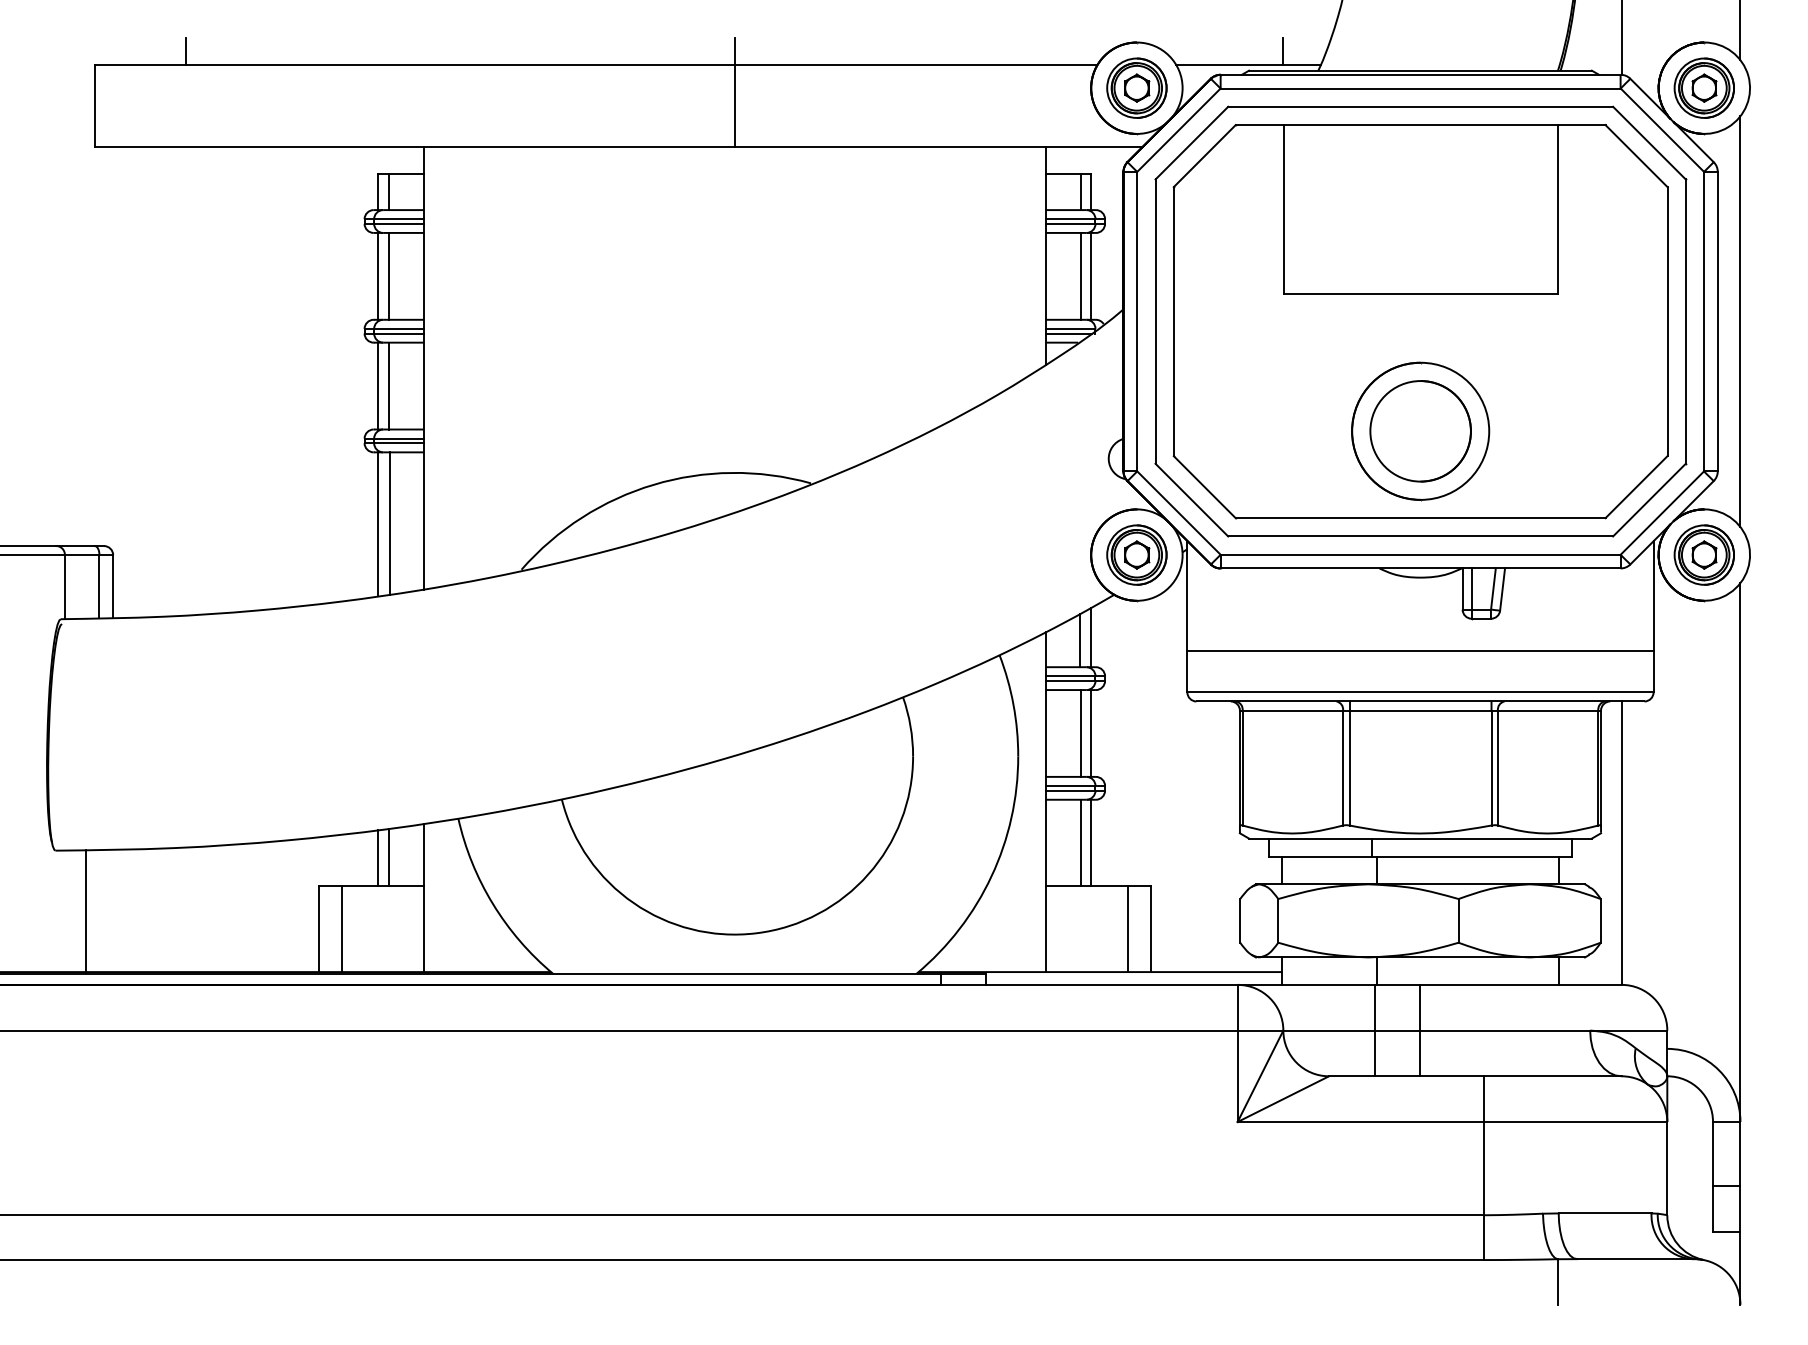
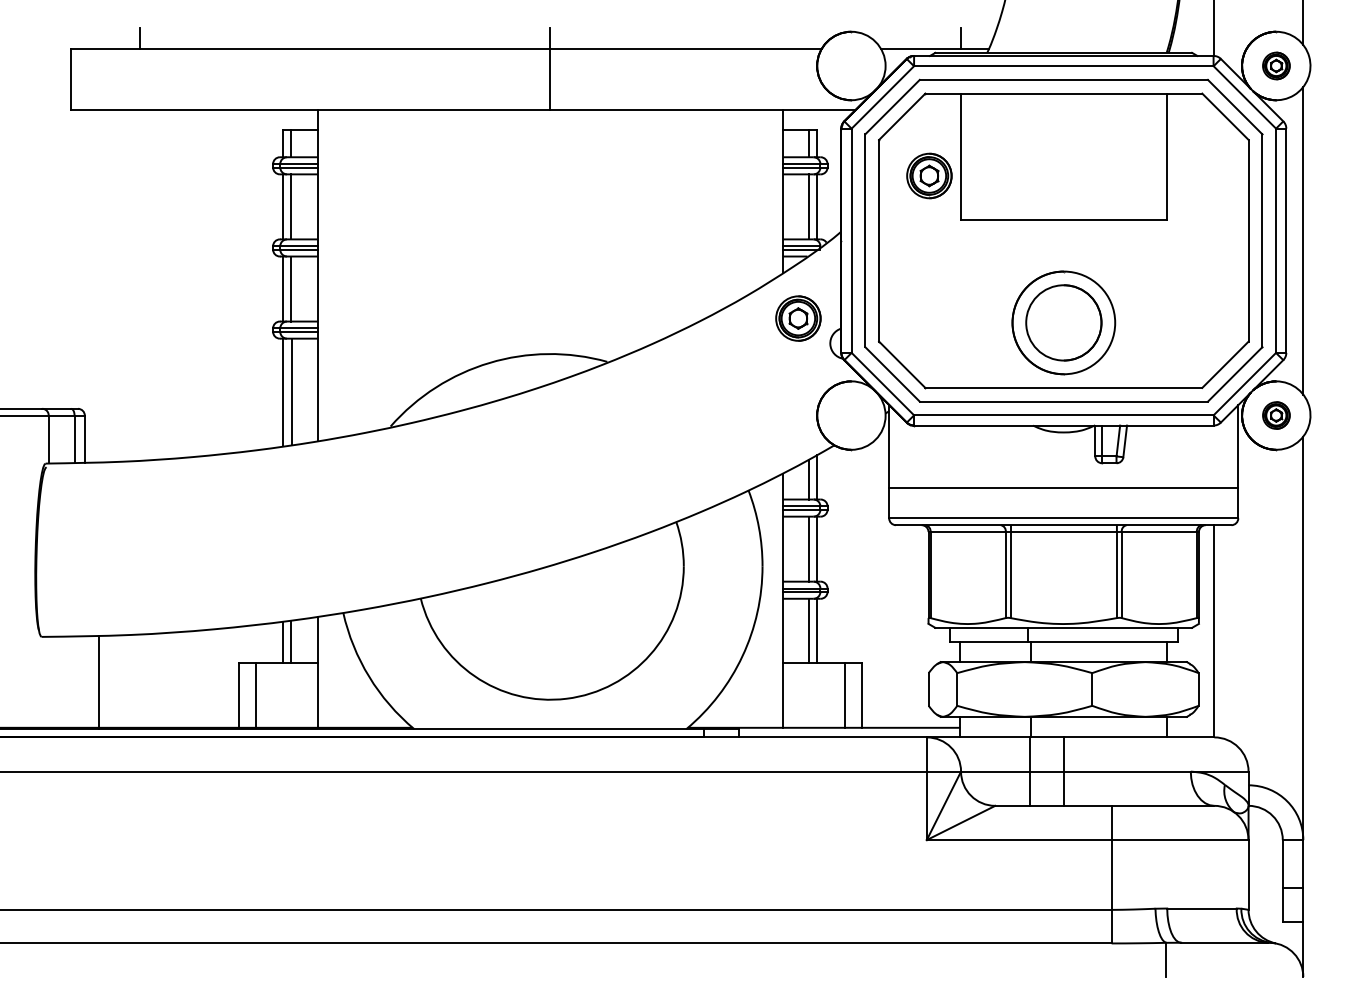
part: (1137, 87) -> (929, 175), moved
part: (1704, 87) -> (1276, 65), size x0.6
part: (1137, 554) -> (798, 318), moved
part: (1704, 554) -> (1276, 415), size x0.6
line: (86, 911) -> (99, 682), moved

